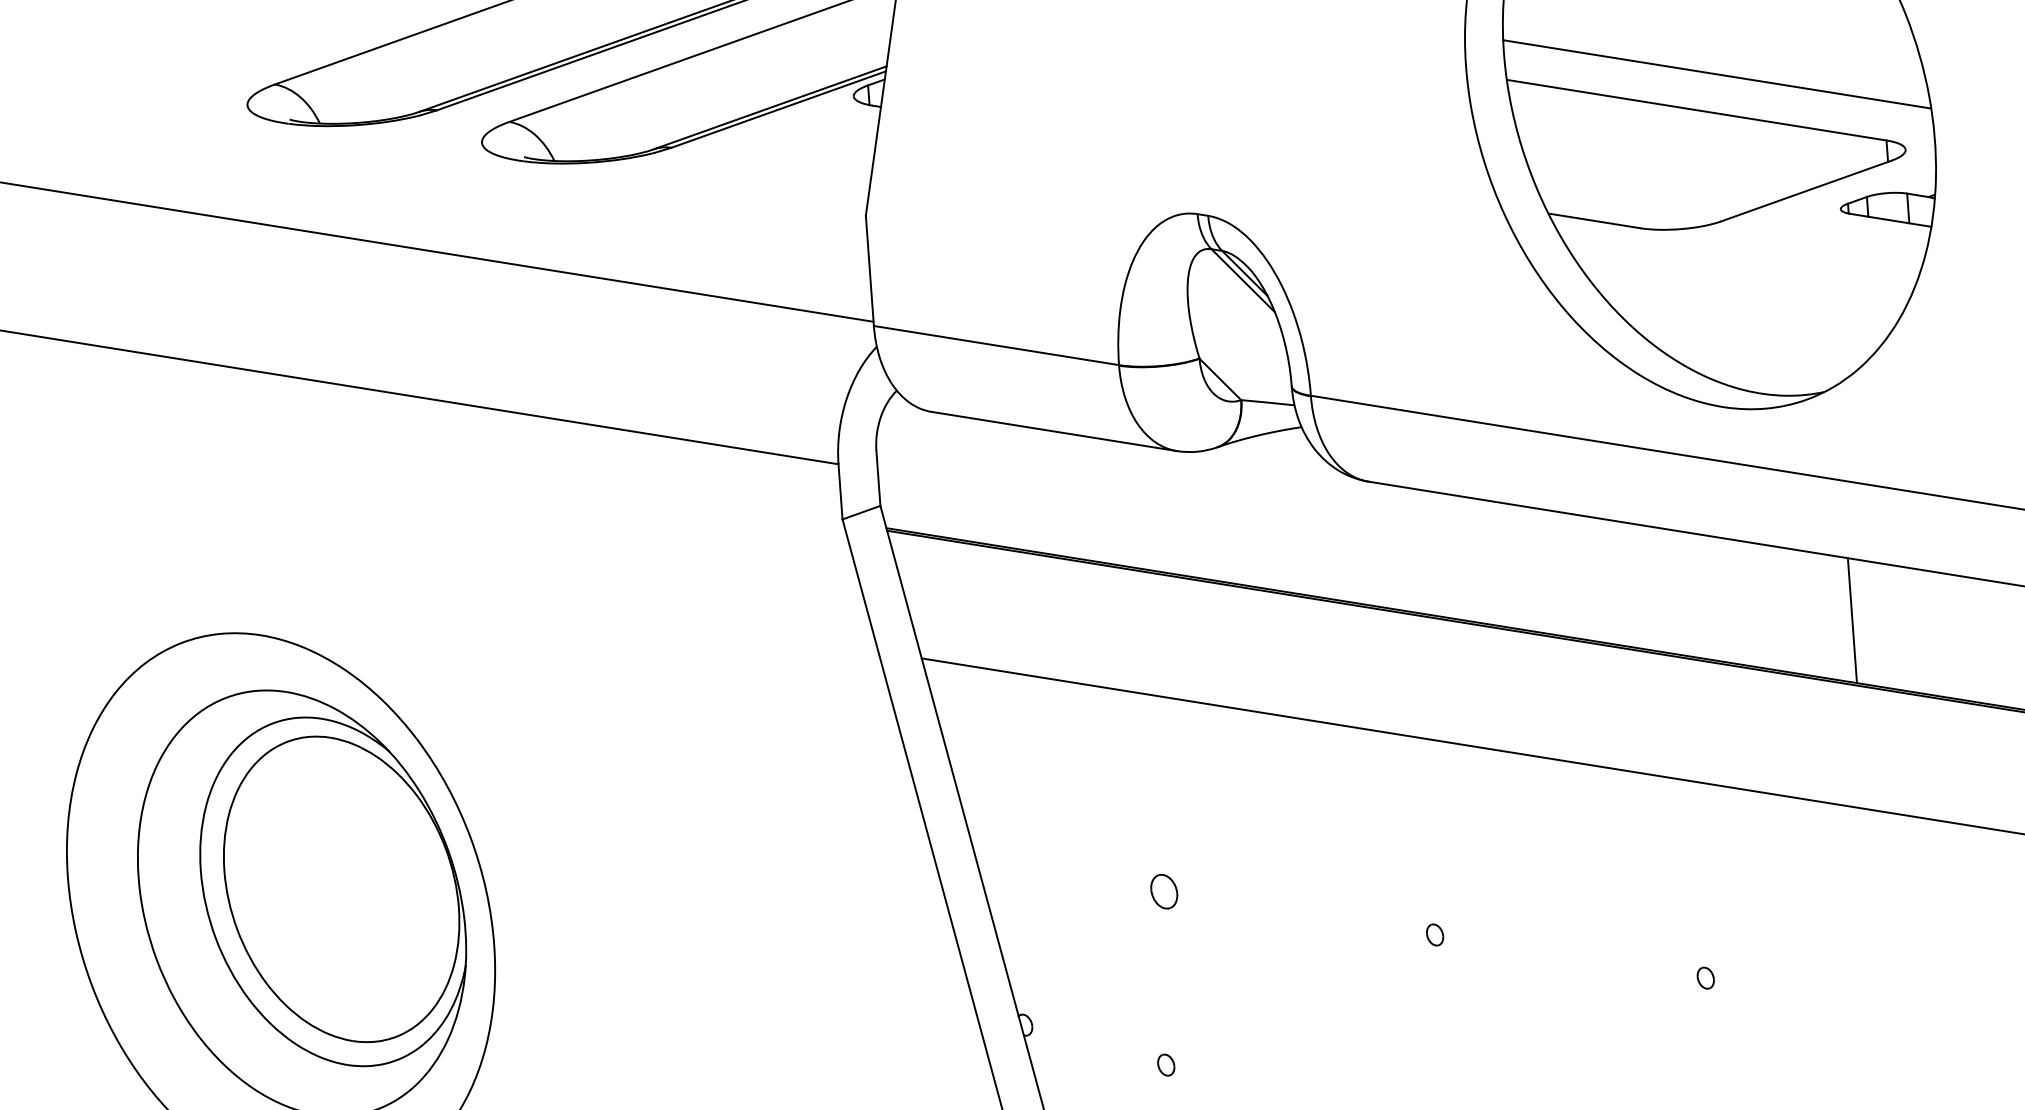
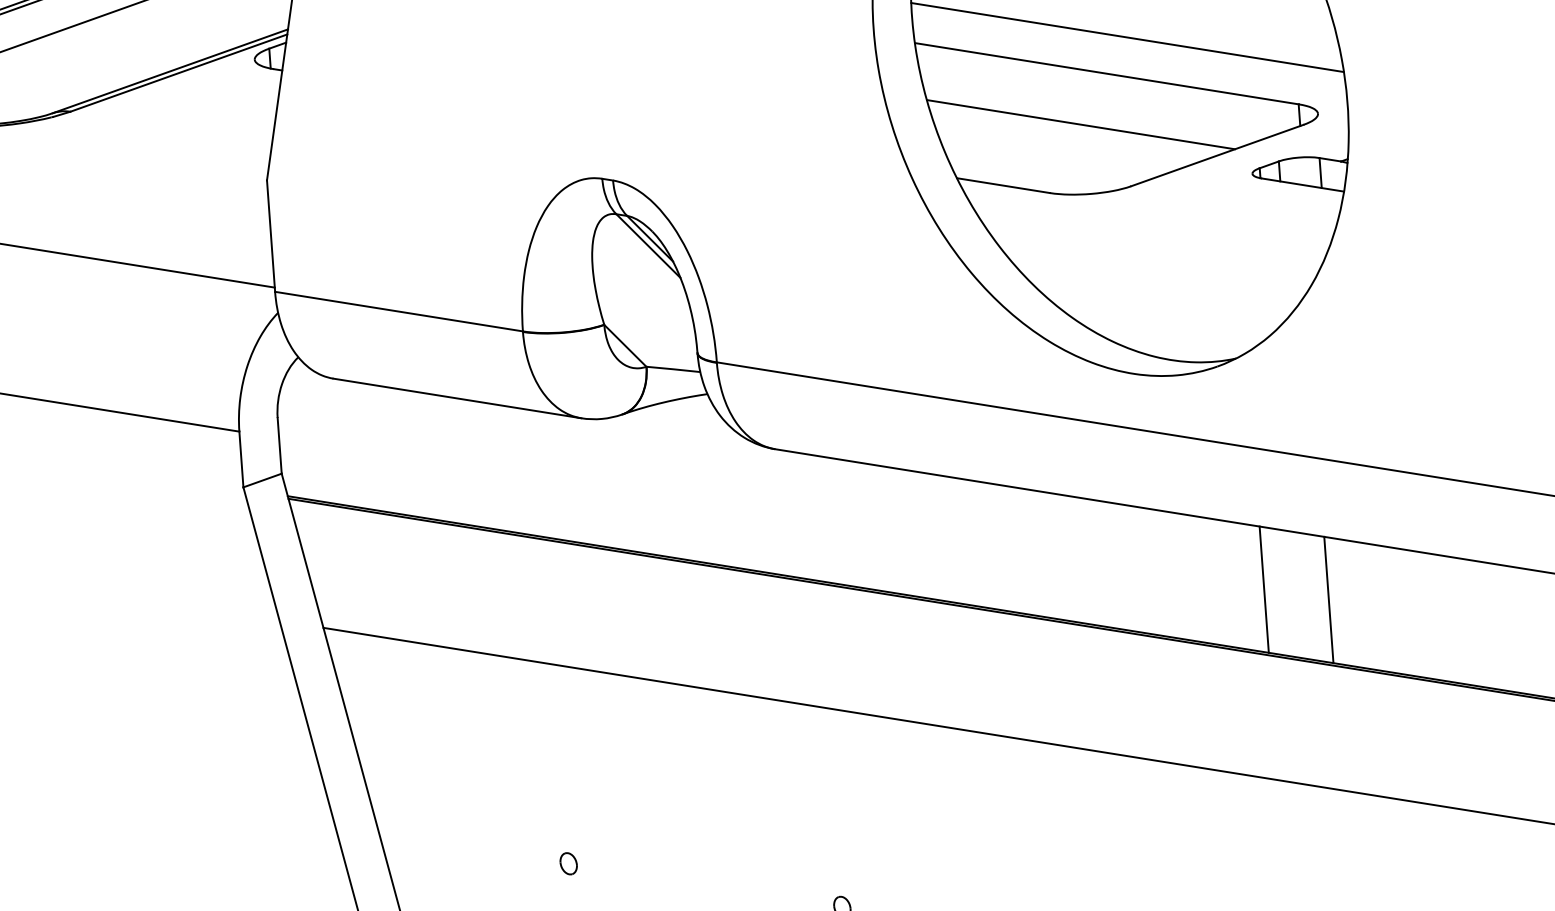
line: (1670, 160) -> (1080, 124), added
line: (1915, 630) -> (1327, 599), added
part: (1164, 891) -> (568, 863), size x0.62

